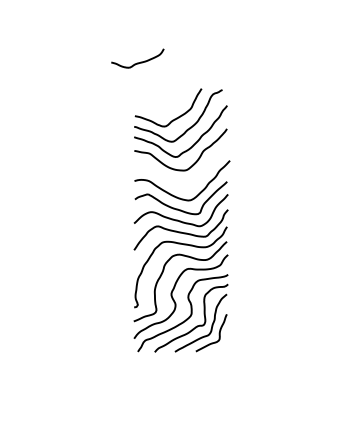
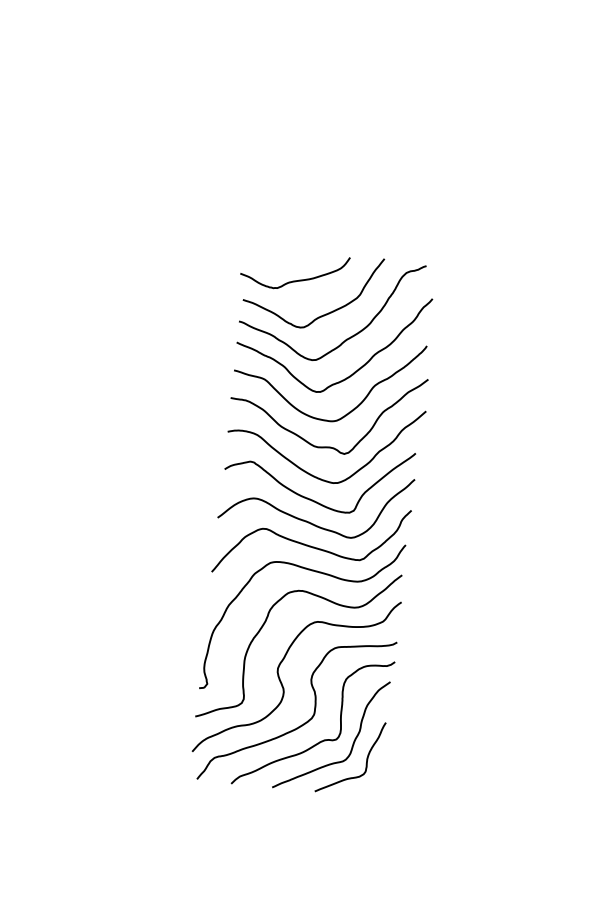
curve: (137, 62) -> (293, 279), moved
curve: (173, 180) -> (307, 439), added

